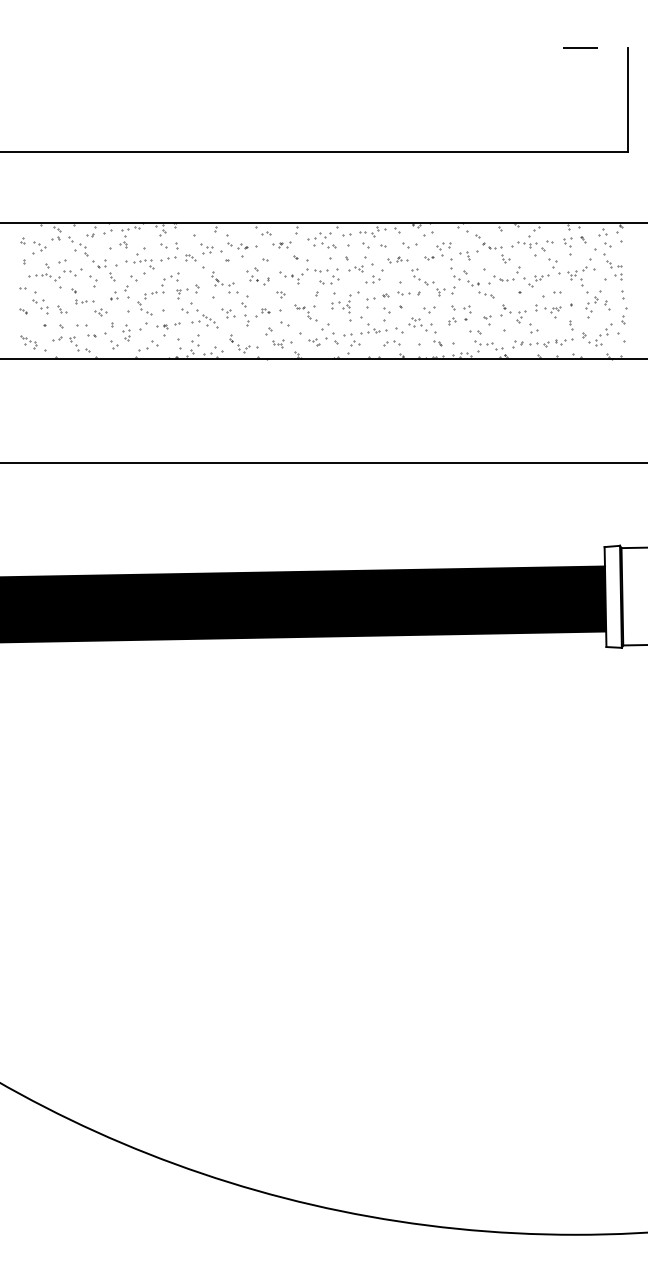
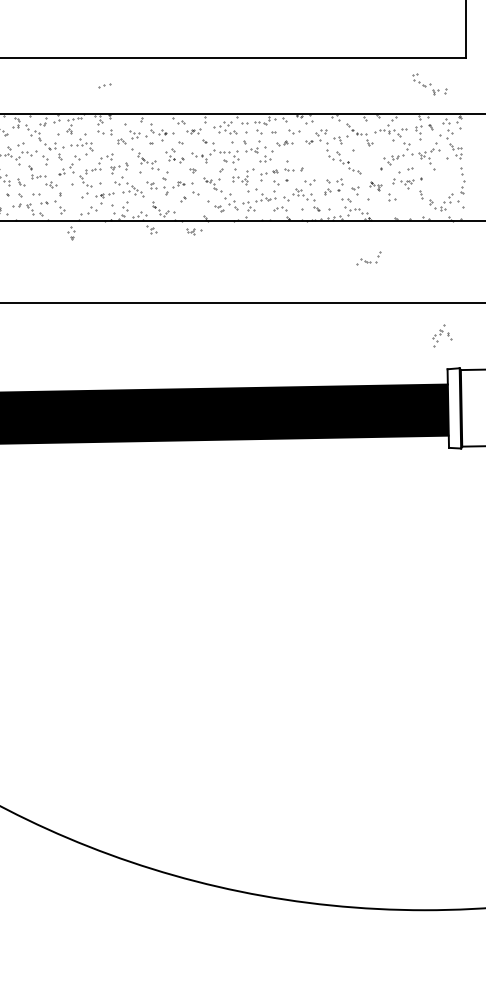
part: (168, 258) -> (104, 85), moved
part: (504, 275) -> (368, 258), moved
part: (433, 282) -> (430, 84), moved
part: (597, 304) -> (441, 335), moved
part: (513, 313) -> (375, 185), size x0.6
part: (126, 332) -> (71, 233), moved
part: (282, 343) -> (194, 231), moved
part: (542, 343) -> (398, 209), removed
part: (228, 370) -> (151, 230), added

